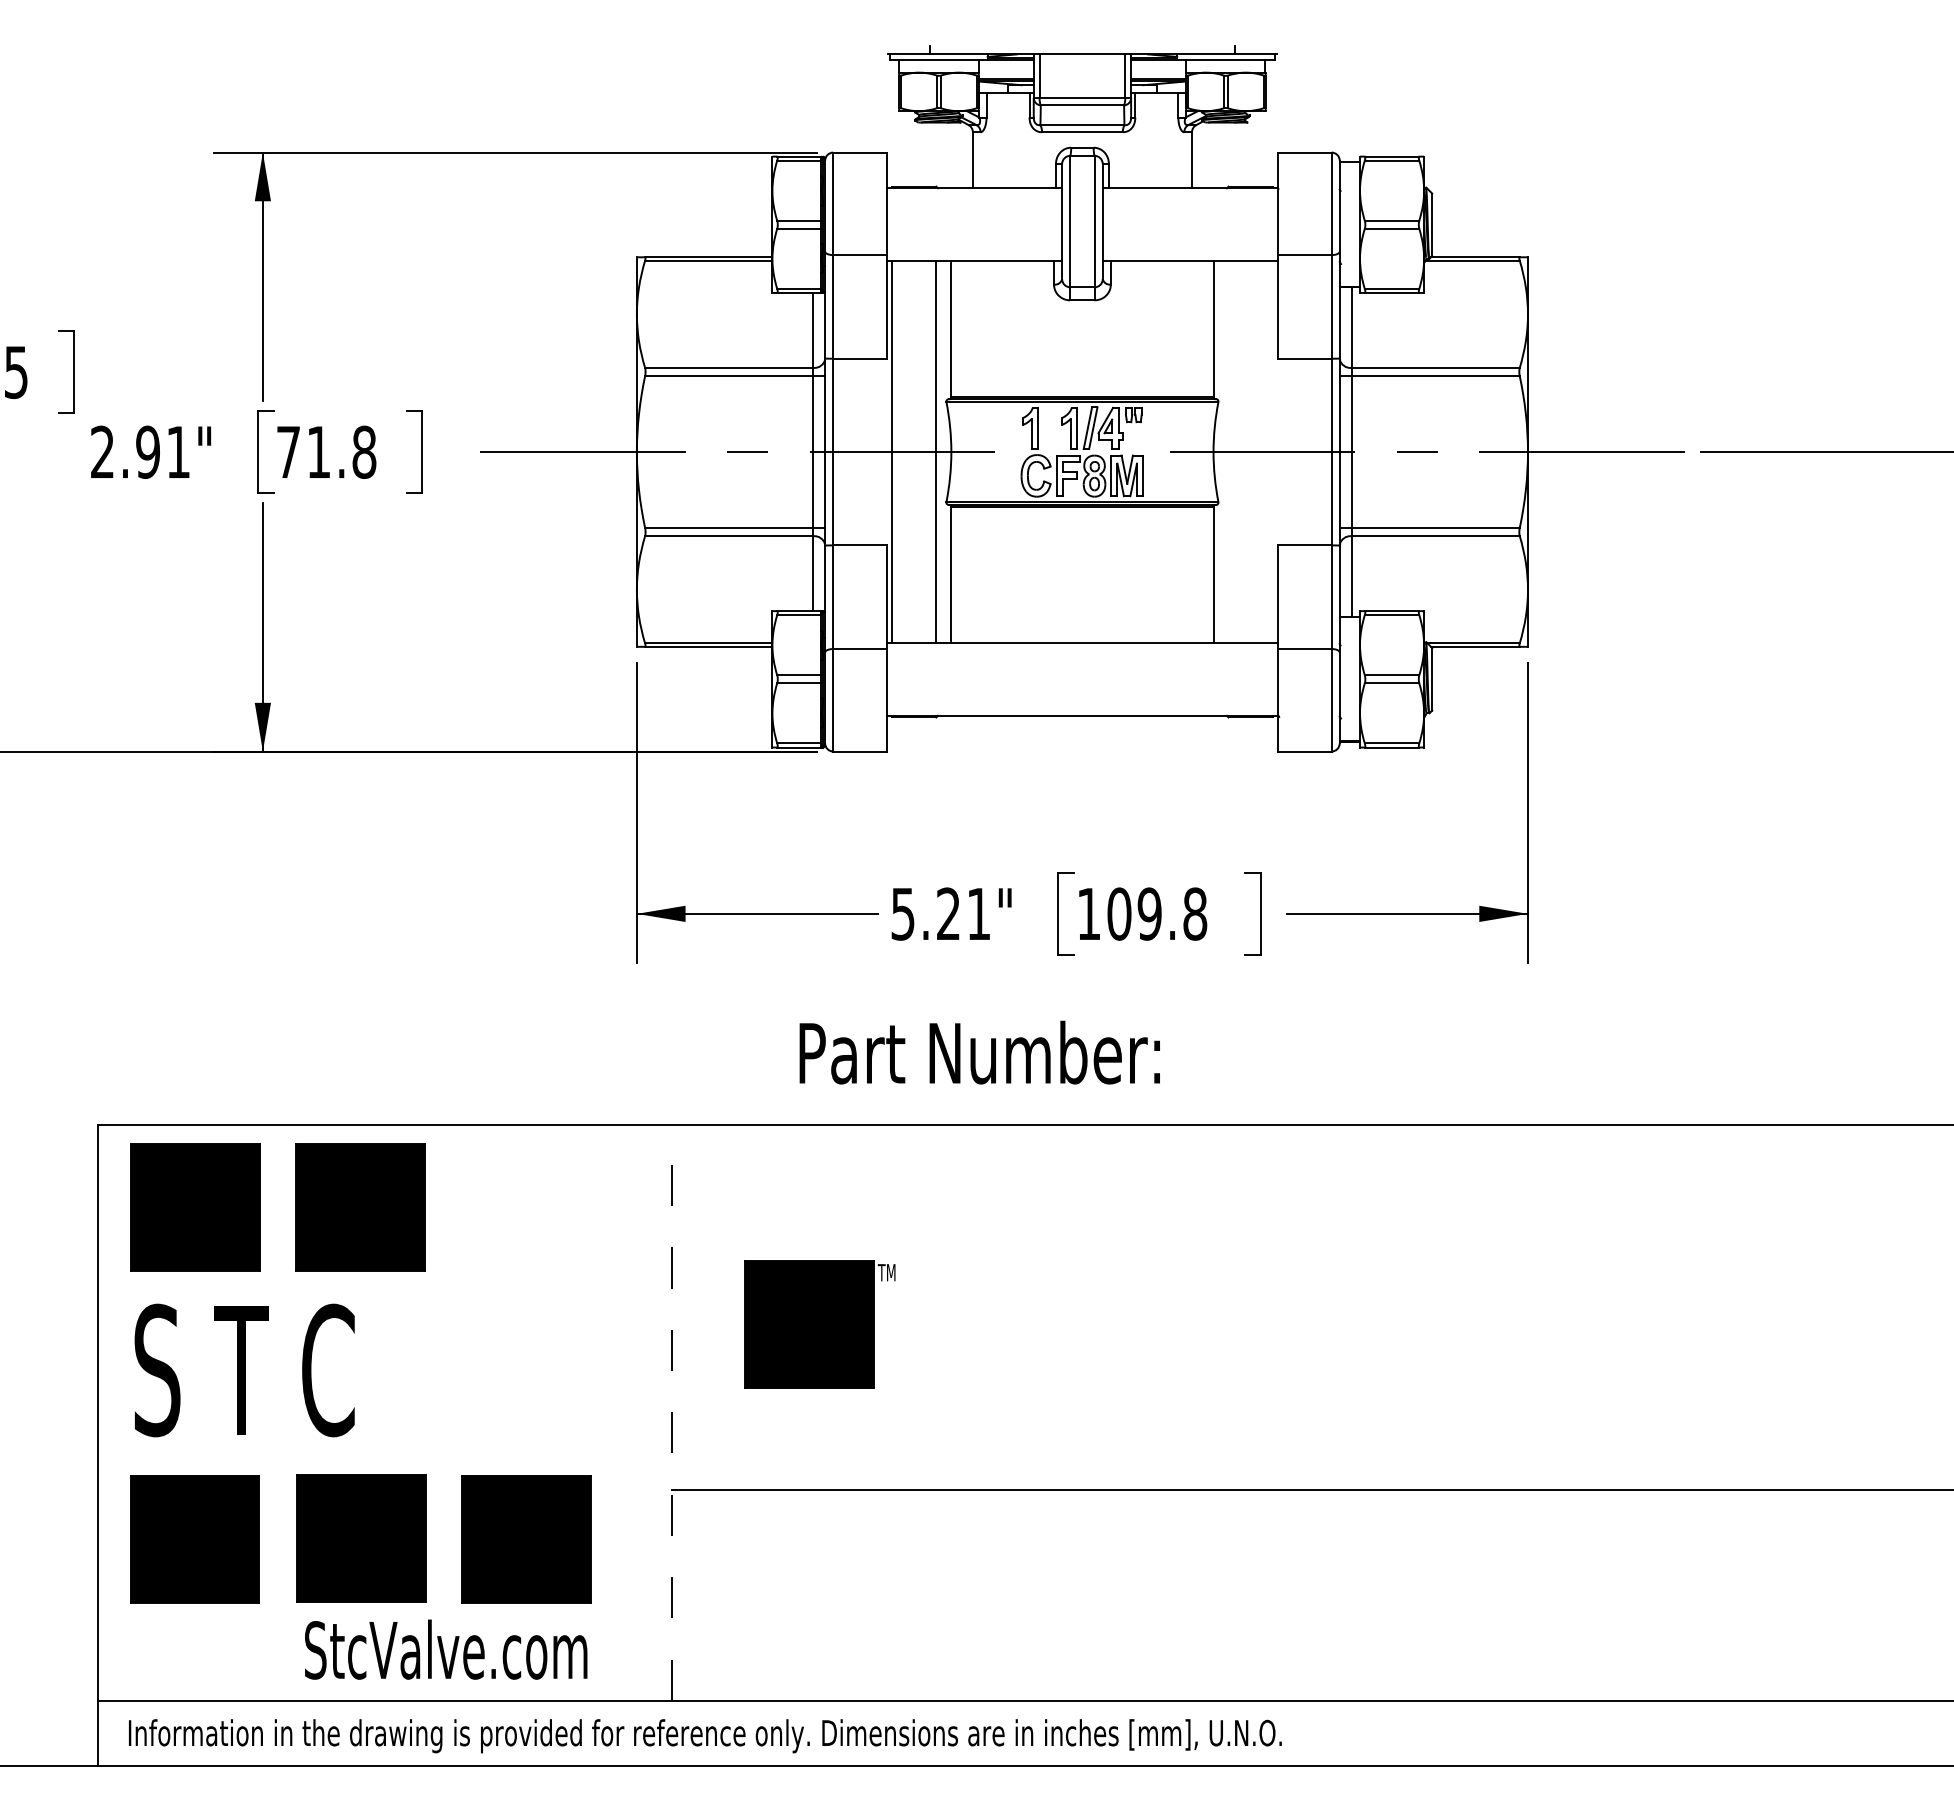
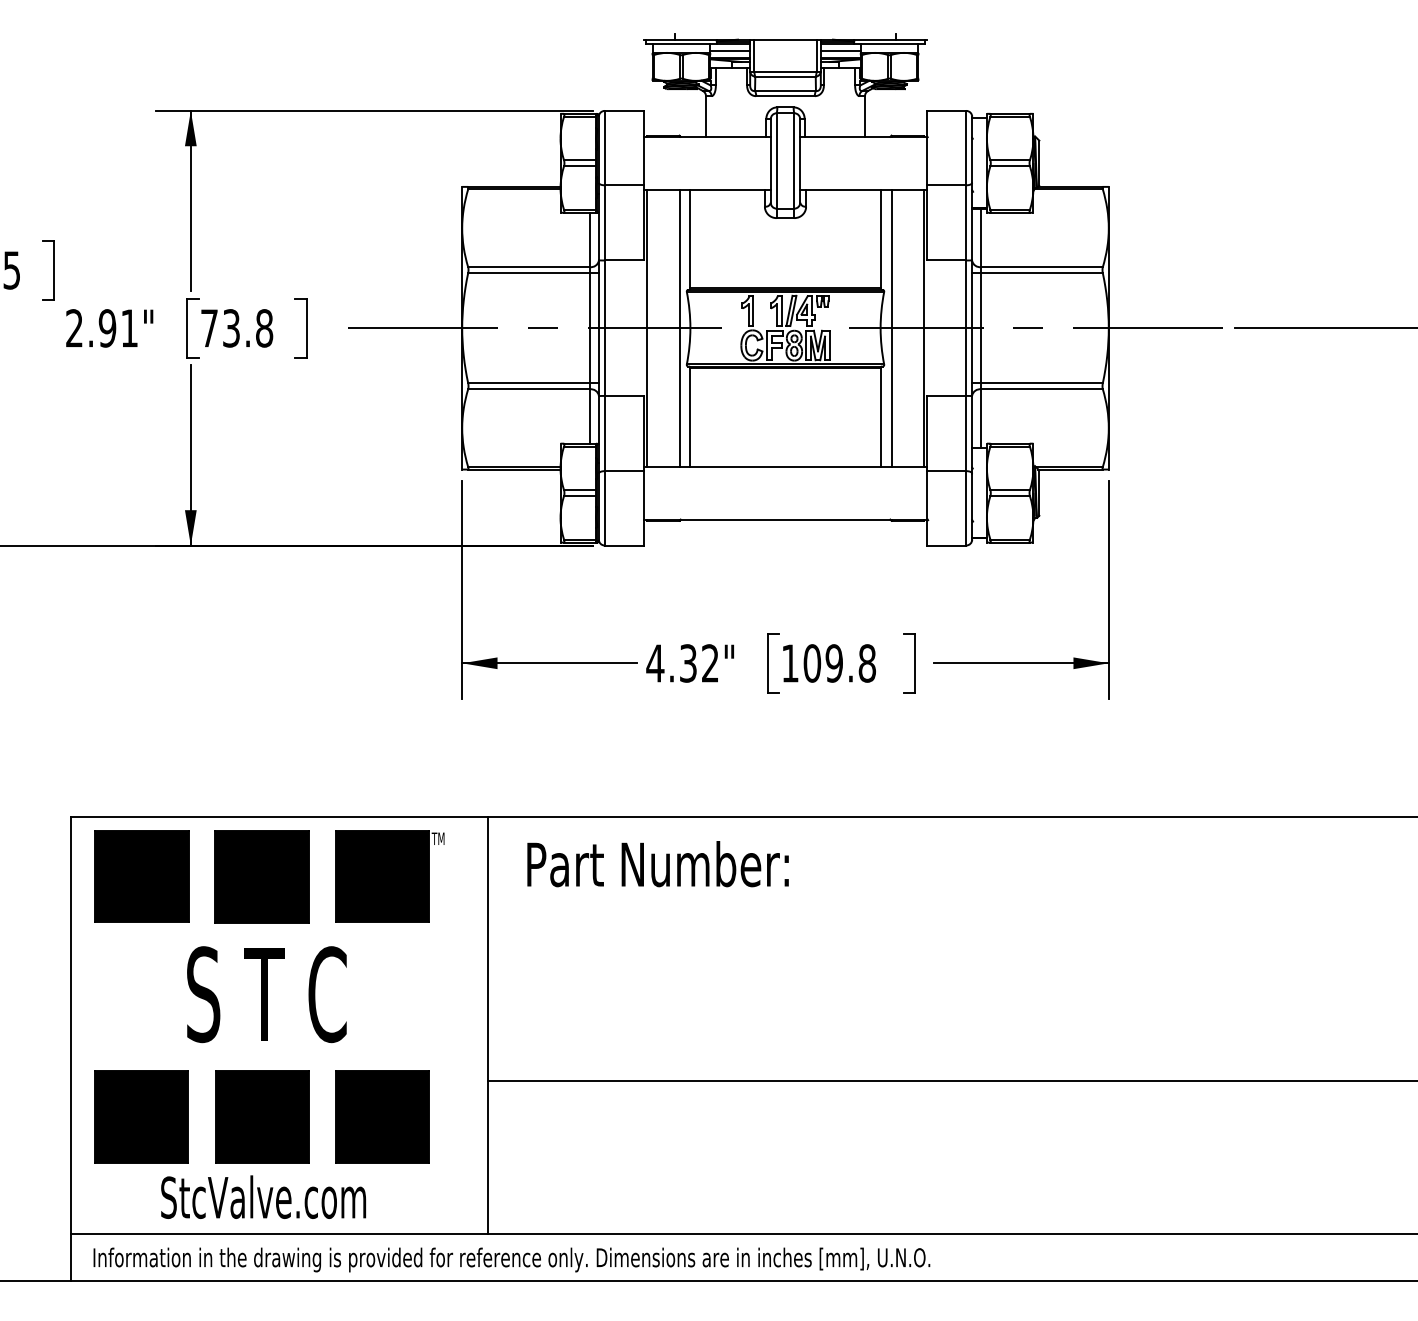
line: (1005, 69) -> (729, 50), added
line: (1158, 69) -> (840, 50), added
text: (318, 451) -> (231, 327), 71.8 -> 73.8
line: (1228, 451) -> (891, 327), added
line: (1273, 451) -> (924, 327), added
text: (939, 913) -> (681, 663), 5.21" -> 4.32"
text: (979, 1052) -> (657, 864), moved
part: (819, 1324) -> (389, 876), moved
text: (244, 1370) -> (266, 994), moved
line: (672, 1412) -> (488, 1025), dashed -> solid
text: (446, 1649) -> (263, 1197), moved

